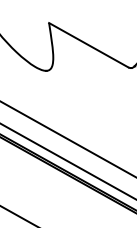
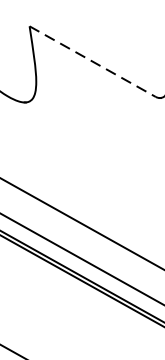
line: (89, 45) -> (93, 62), solid -> dashed

